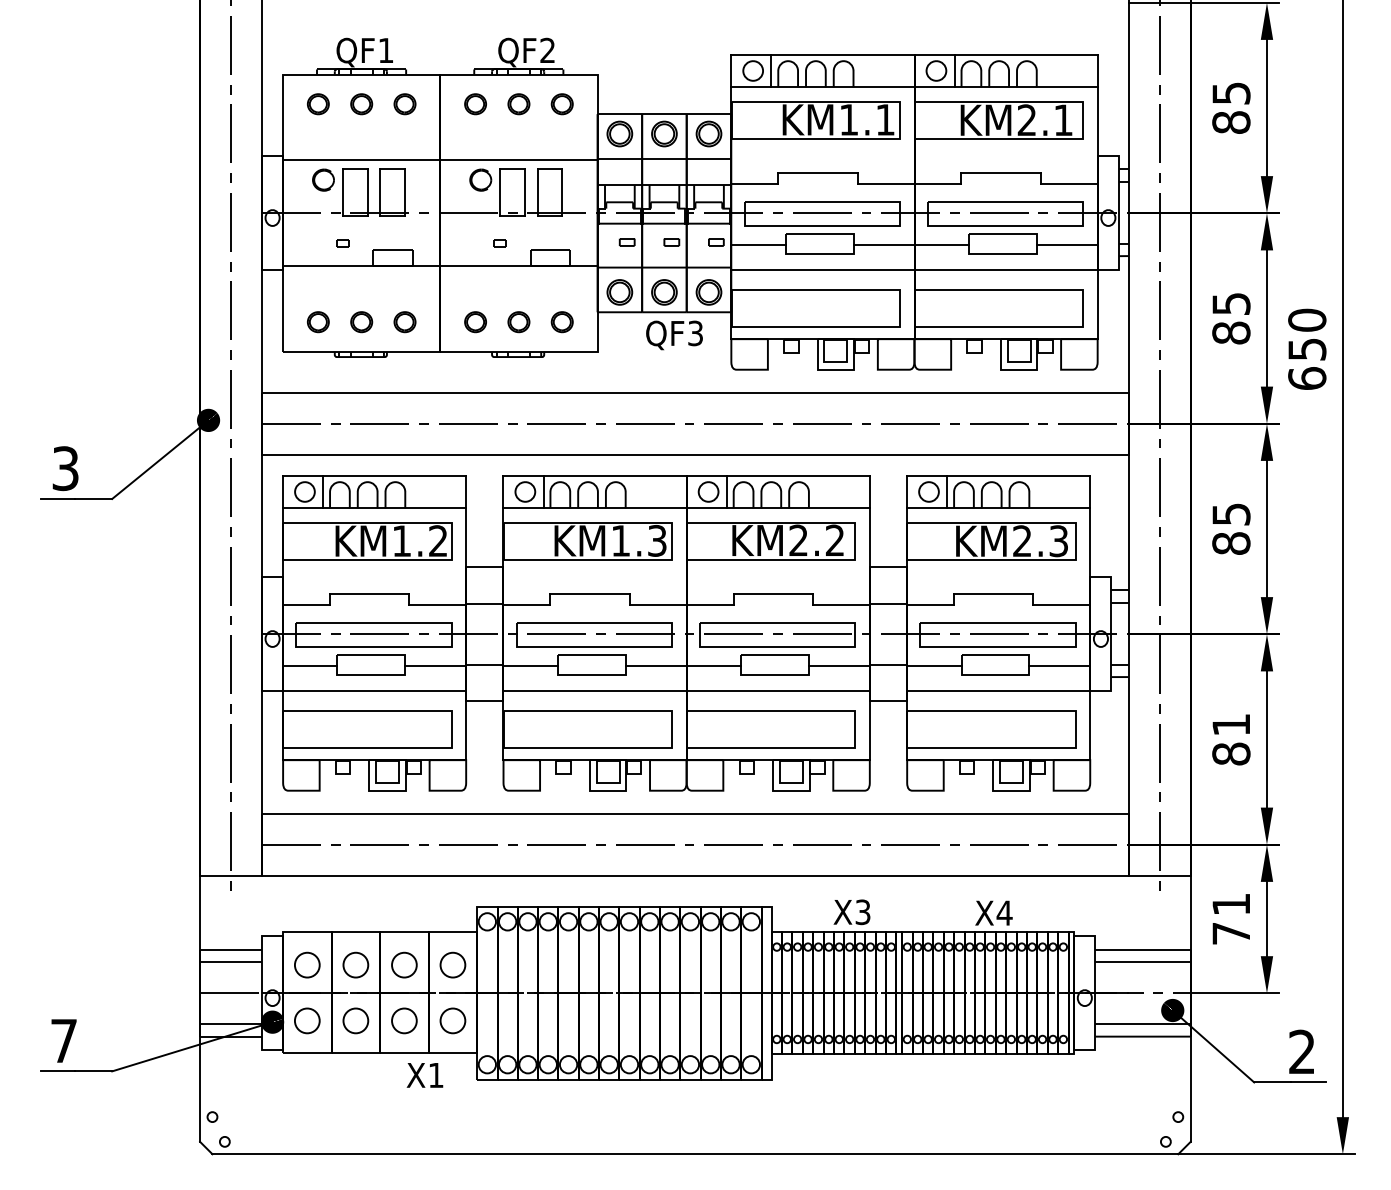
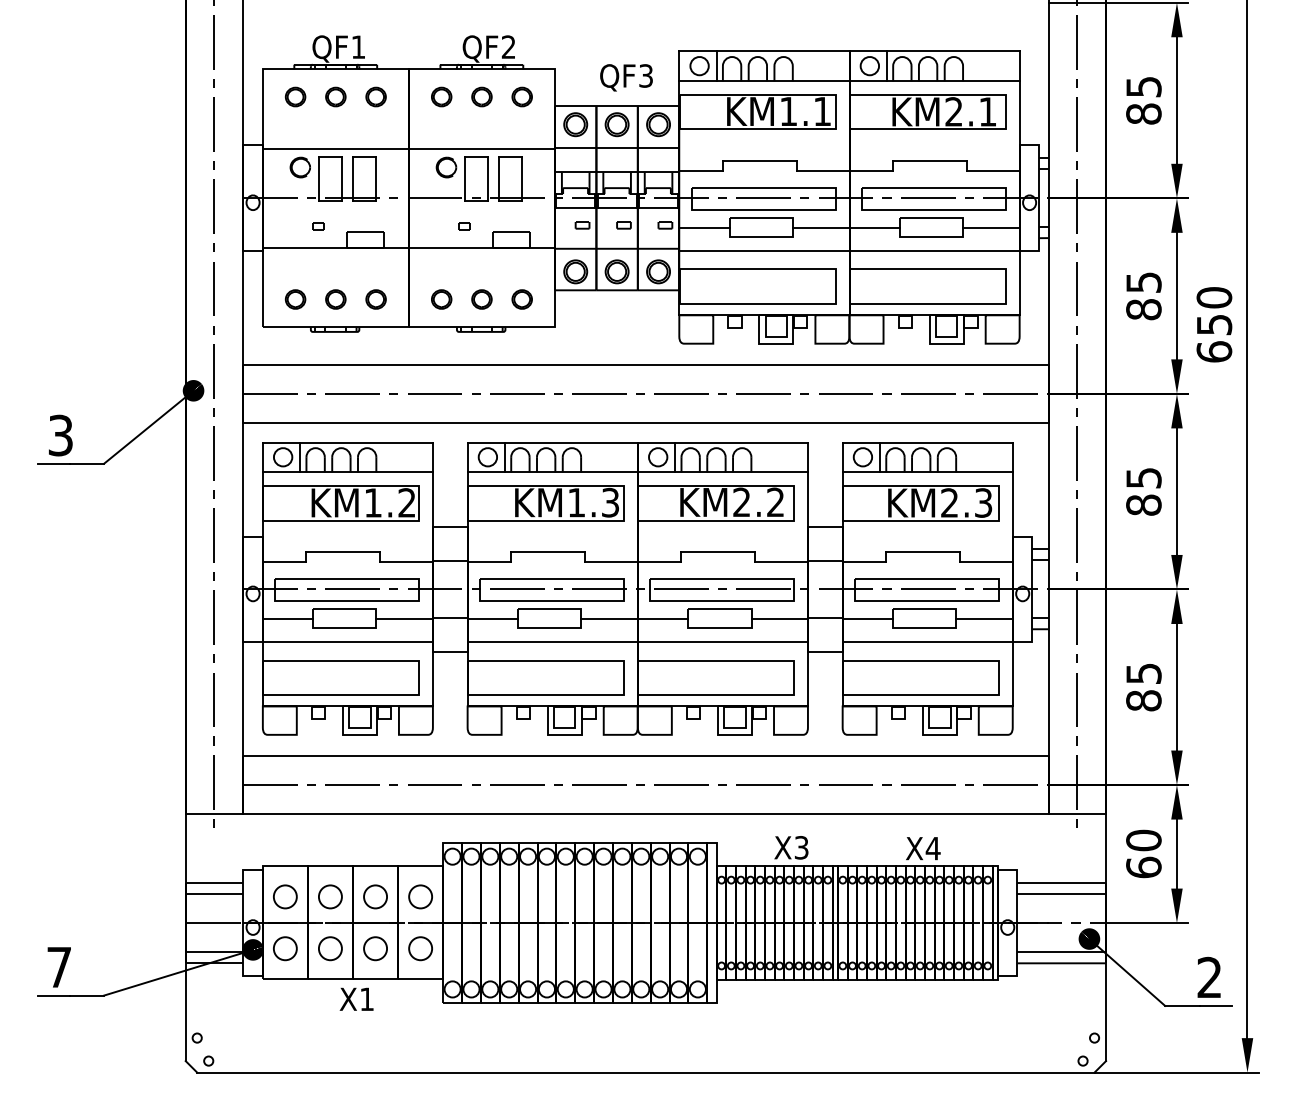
text: (674, 335) -> (626, 77), moved
text: (1230, 724) -> (1143, 673), 81 -> 85
text: (1230, 918) -> (1143, 853), 71 -> 60
text: (424, 1074) -> (356, 998), moved

